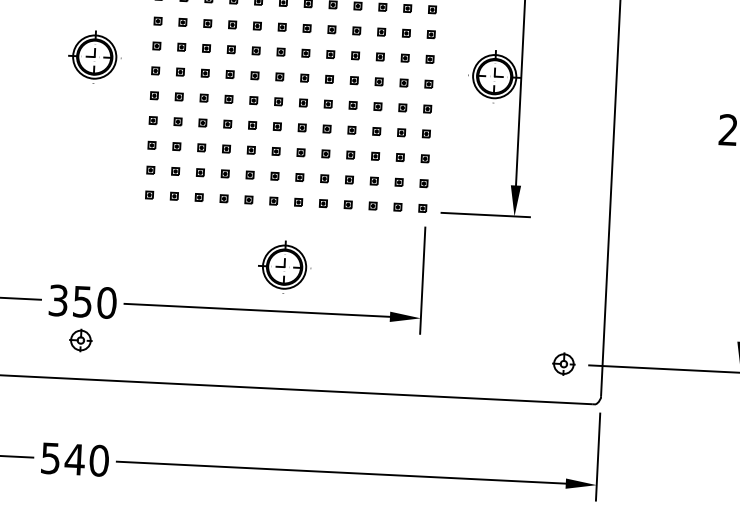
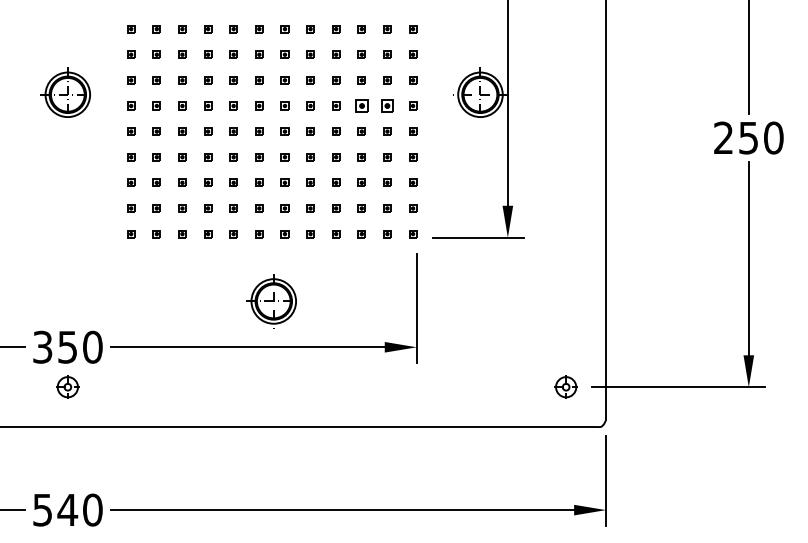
part: (378, 81) -> (361, 105), size x1.6
part: (404, 82) -> (387, 105), size x1.6

